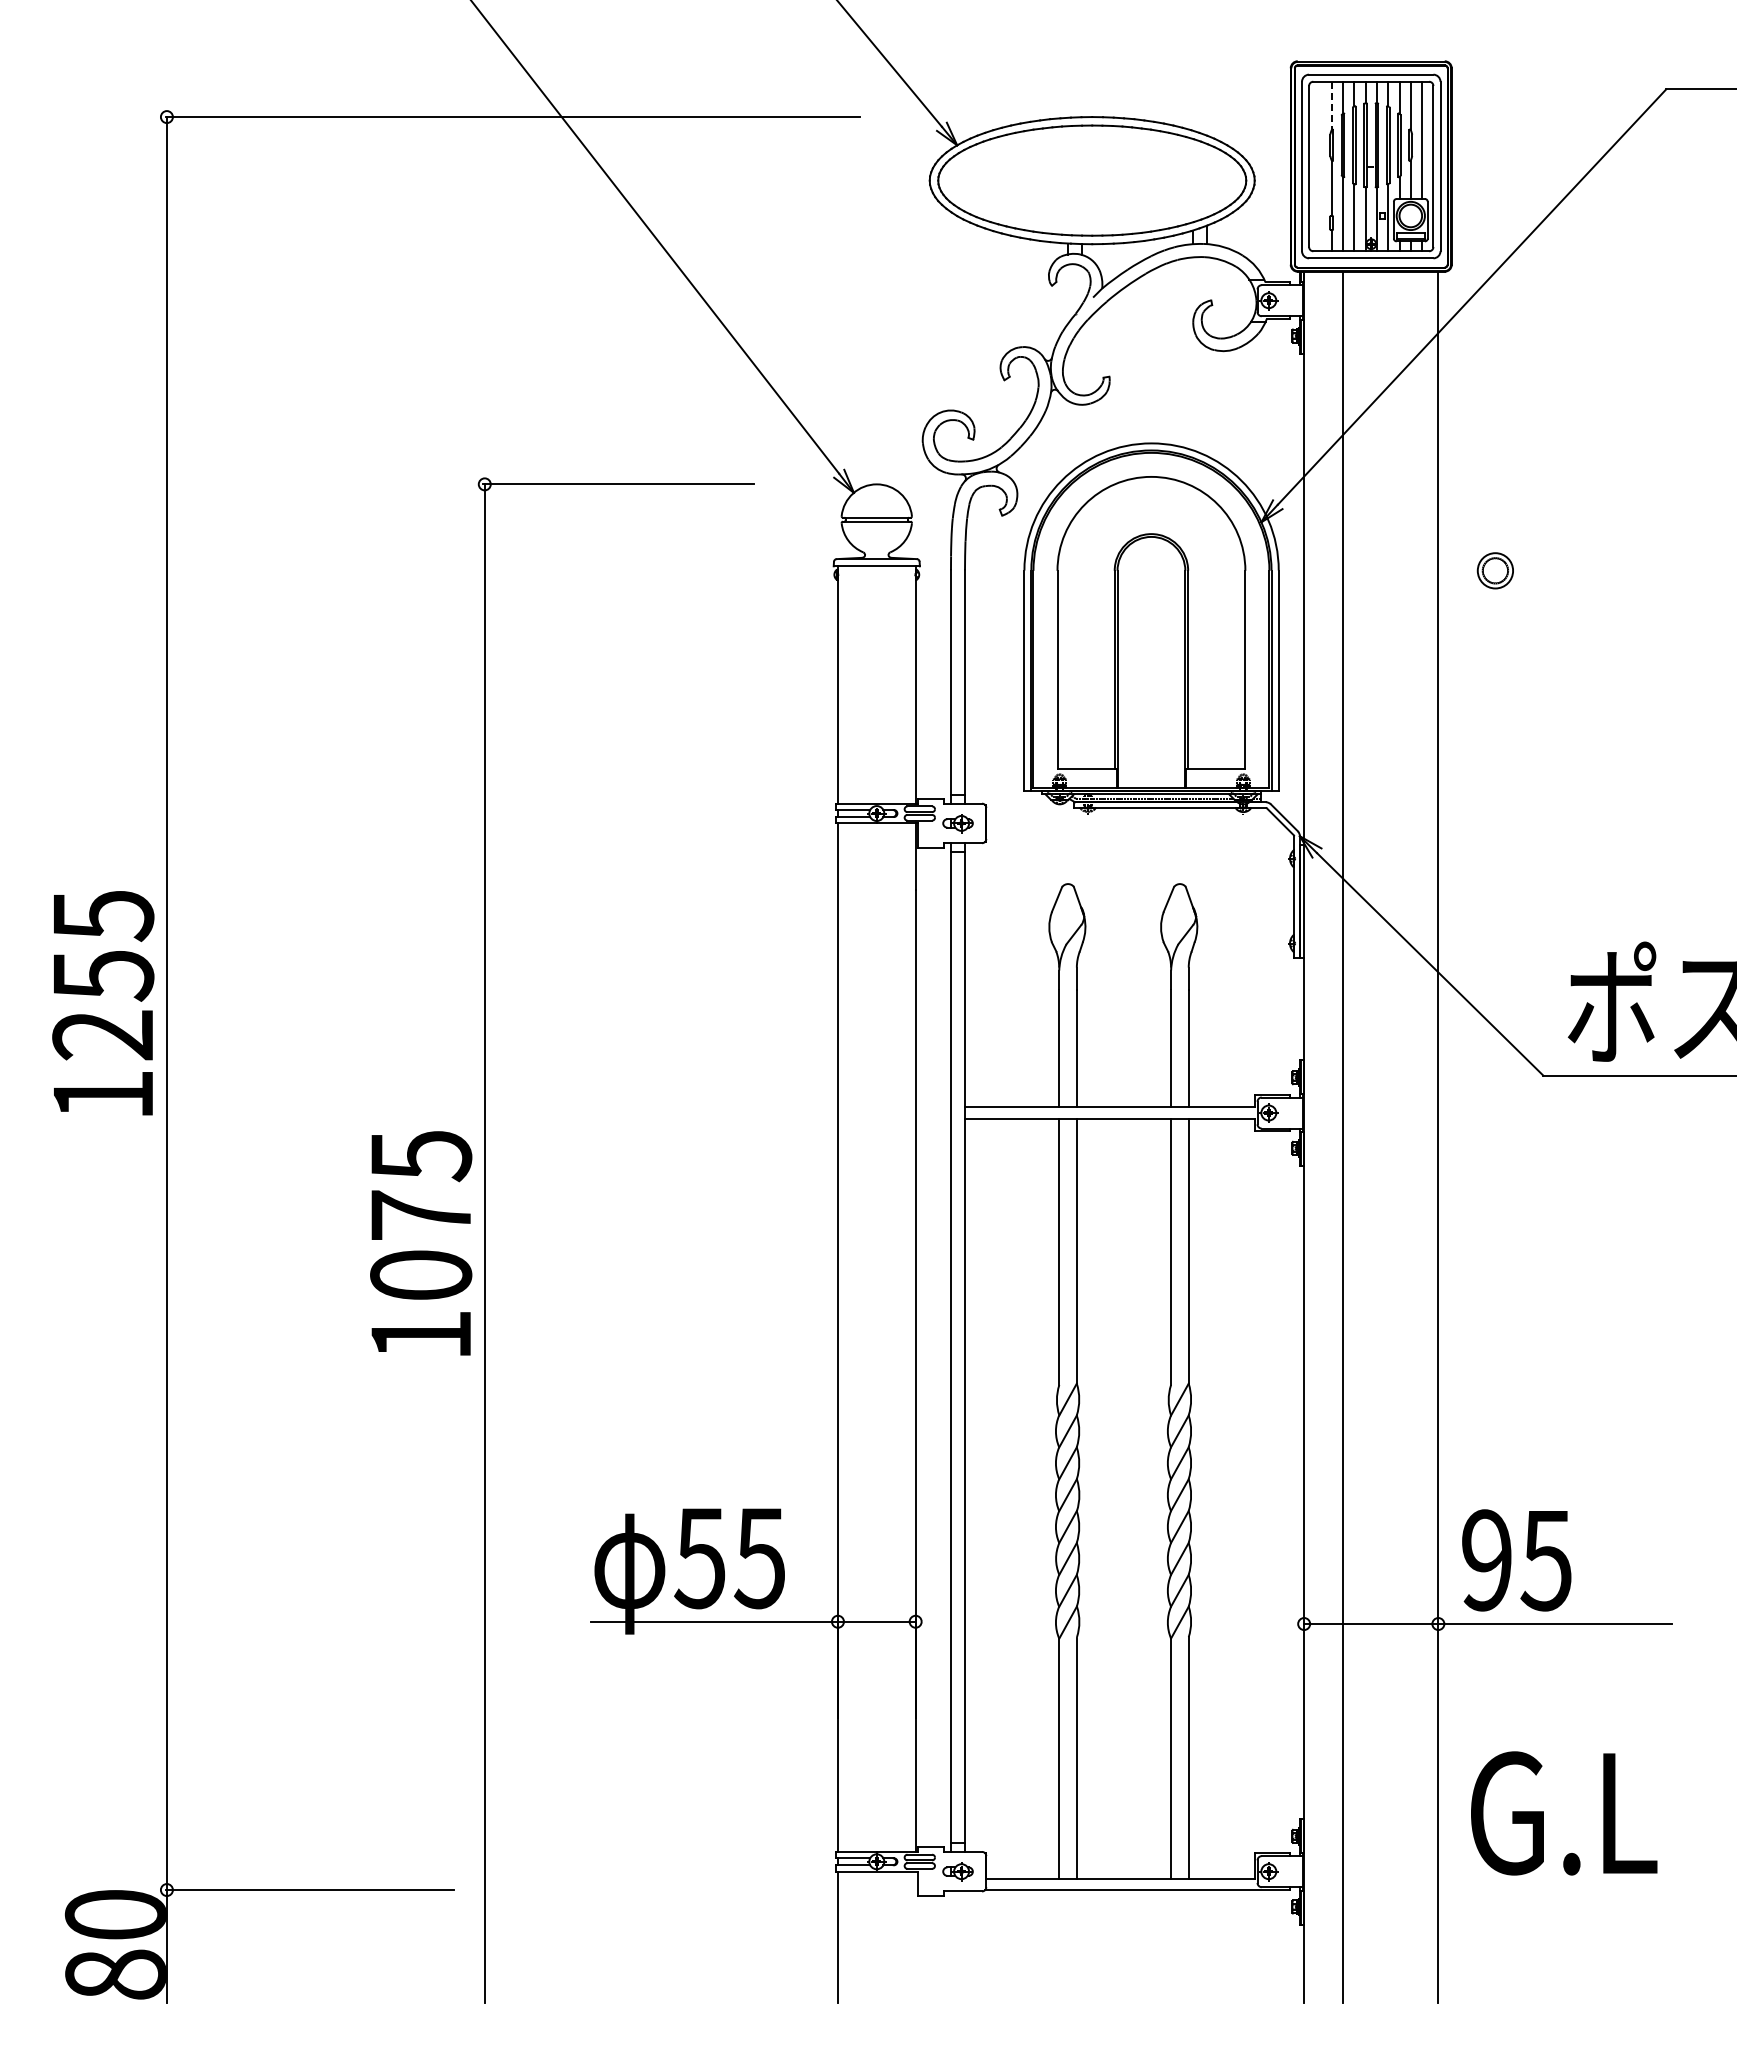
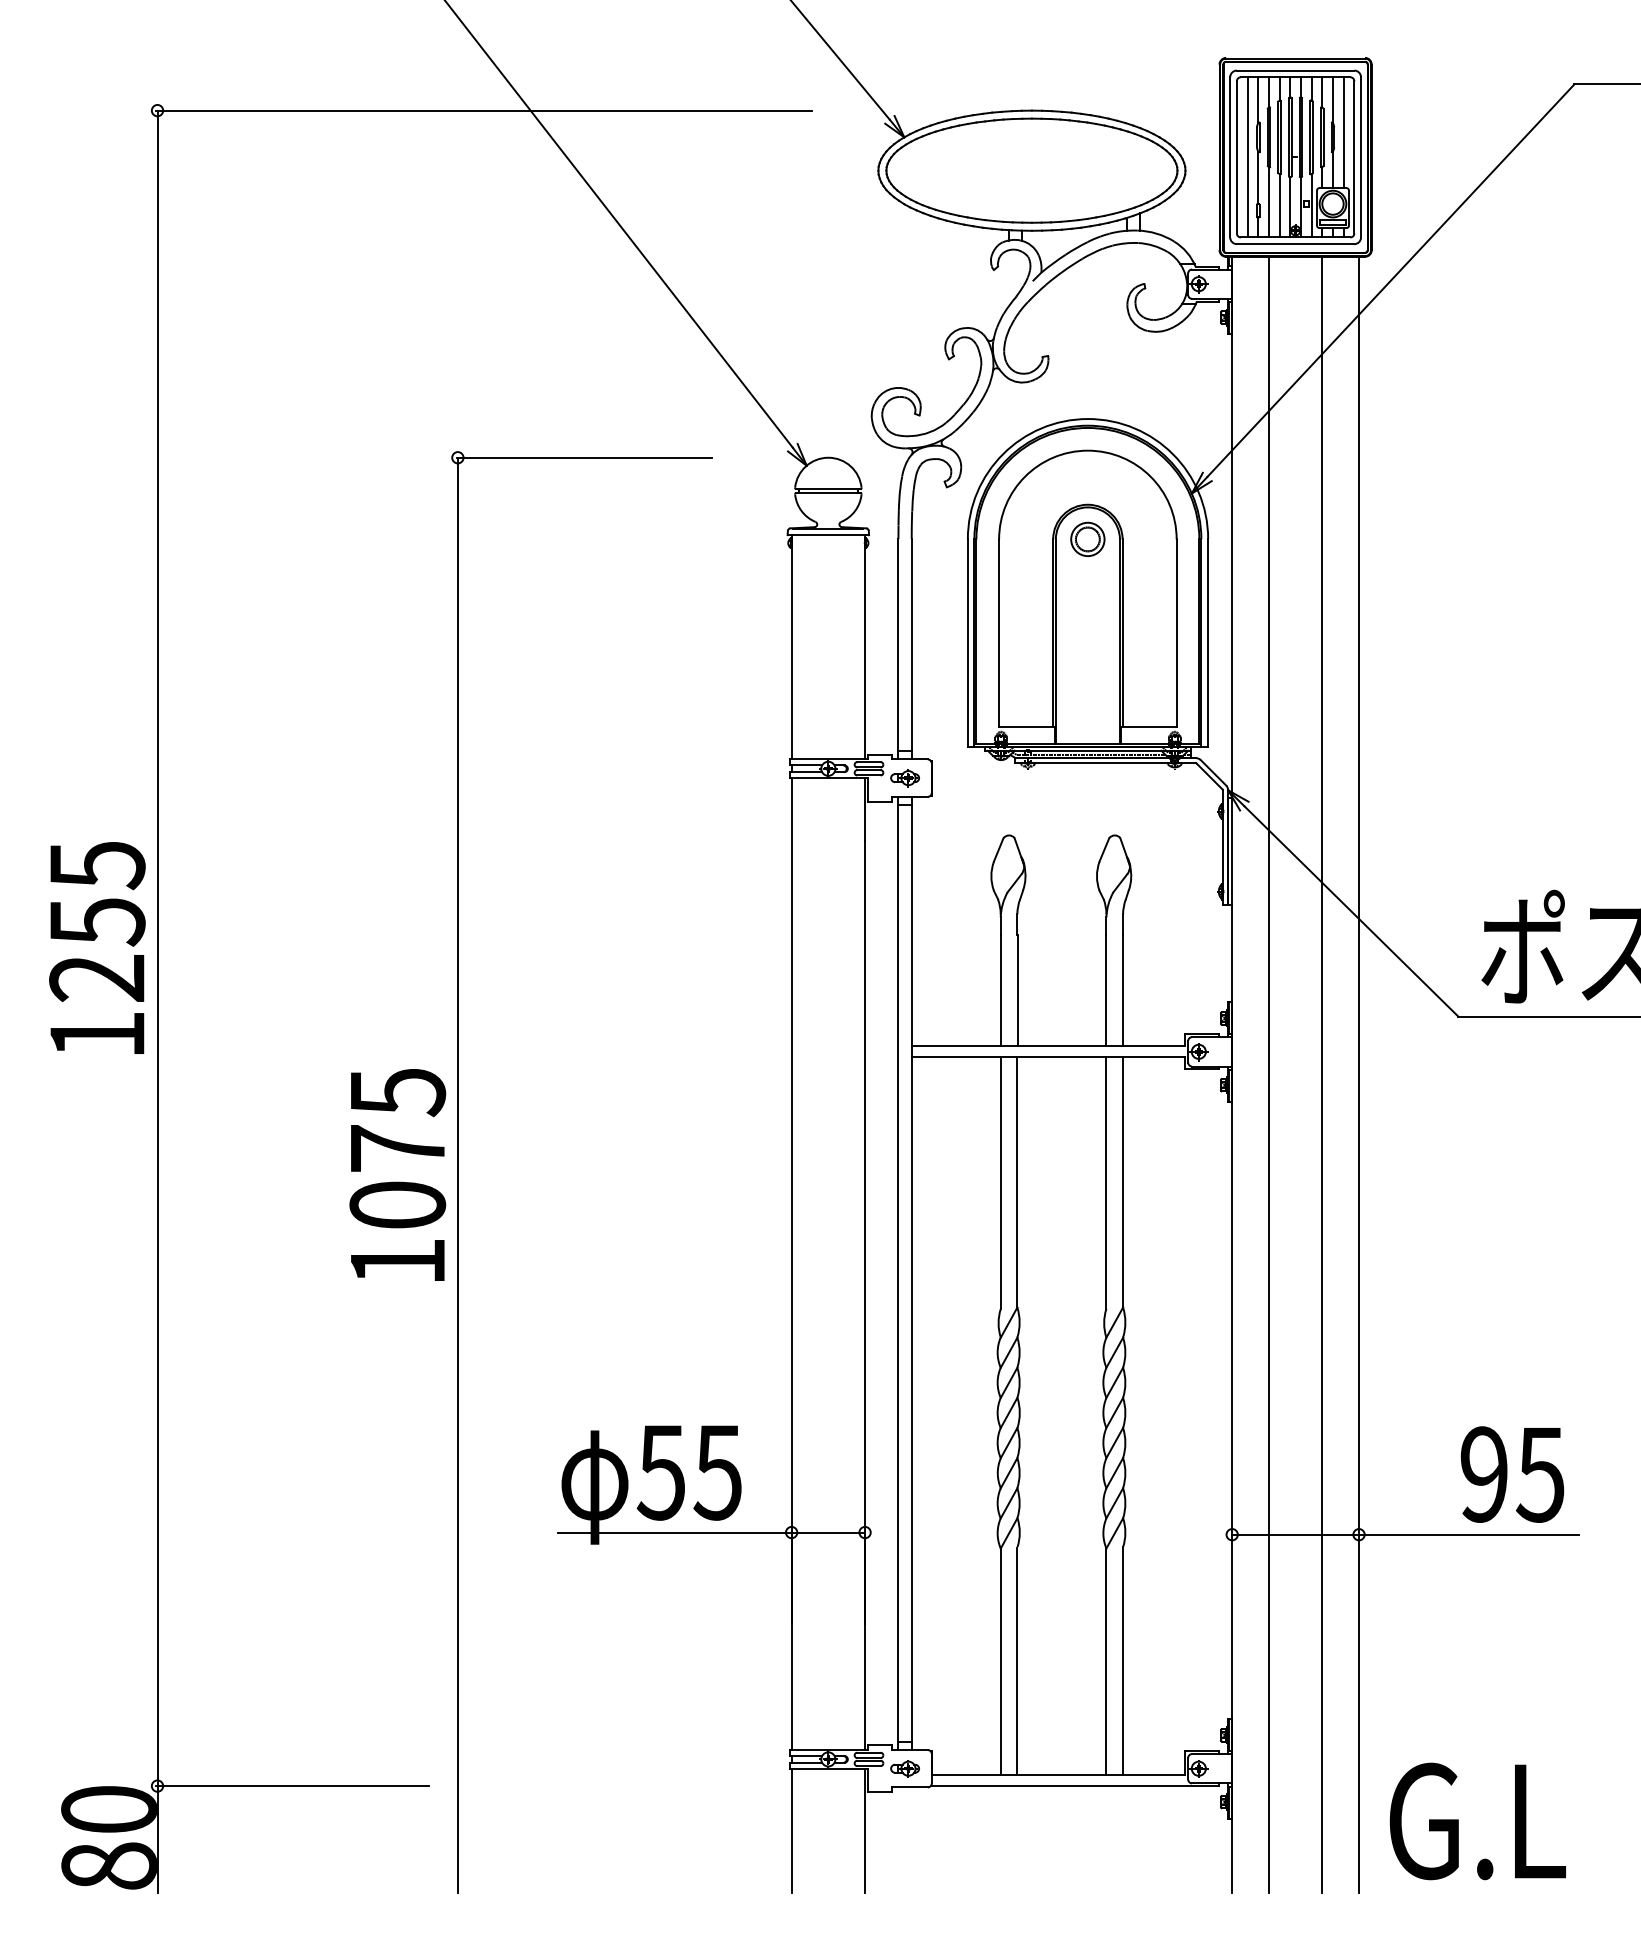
line: (1331, 106) -> (1258, 100), dashed -> solid
line: (1320, 166) -> (1247, 157), added
part: (1494, 570) -> (1086, 539), moved
line: (1399, 1137) -> (1322, 1074), added
text: (1516, 1560) -> (1512, 1474), moved
text: (1564, 1813) -> (1478, 1821), moved
line: (915, 1937) -> (864, 1830), added

